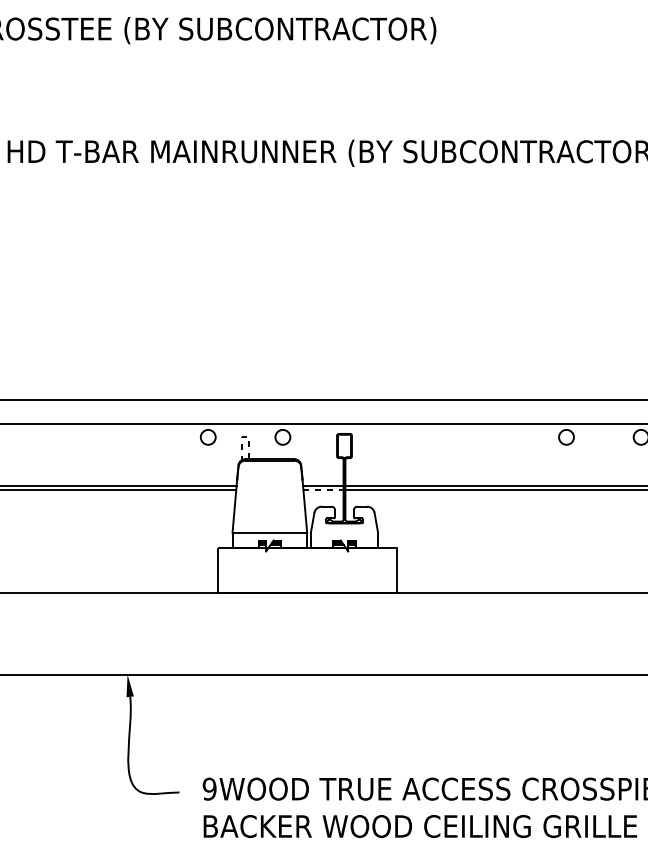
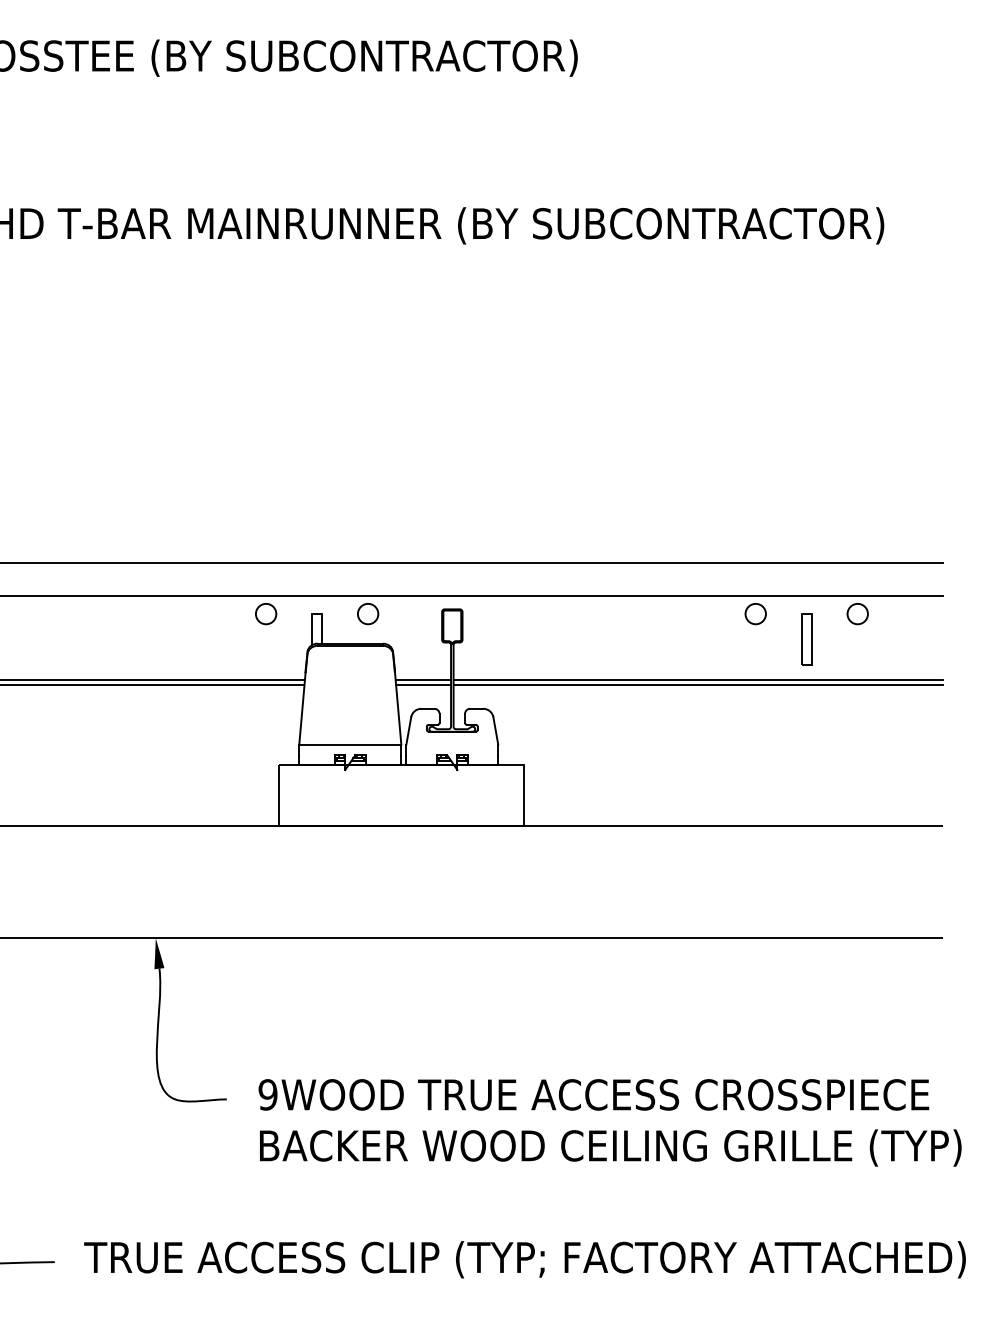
line: (244, 437) -> (315, 614), dashed -> solid
part: (603, 455) -> (806, 639), added
line: (324, 489) -> (424, 685), dashed -> solid

